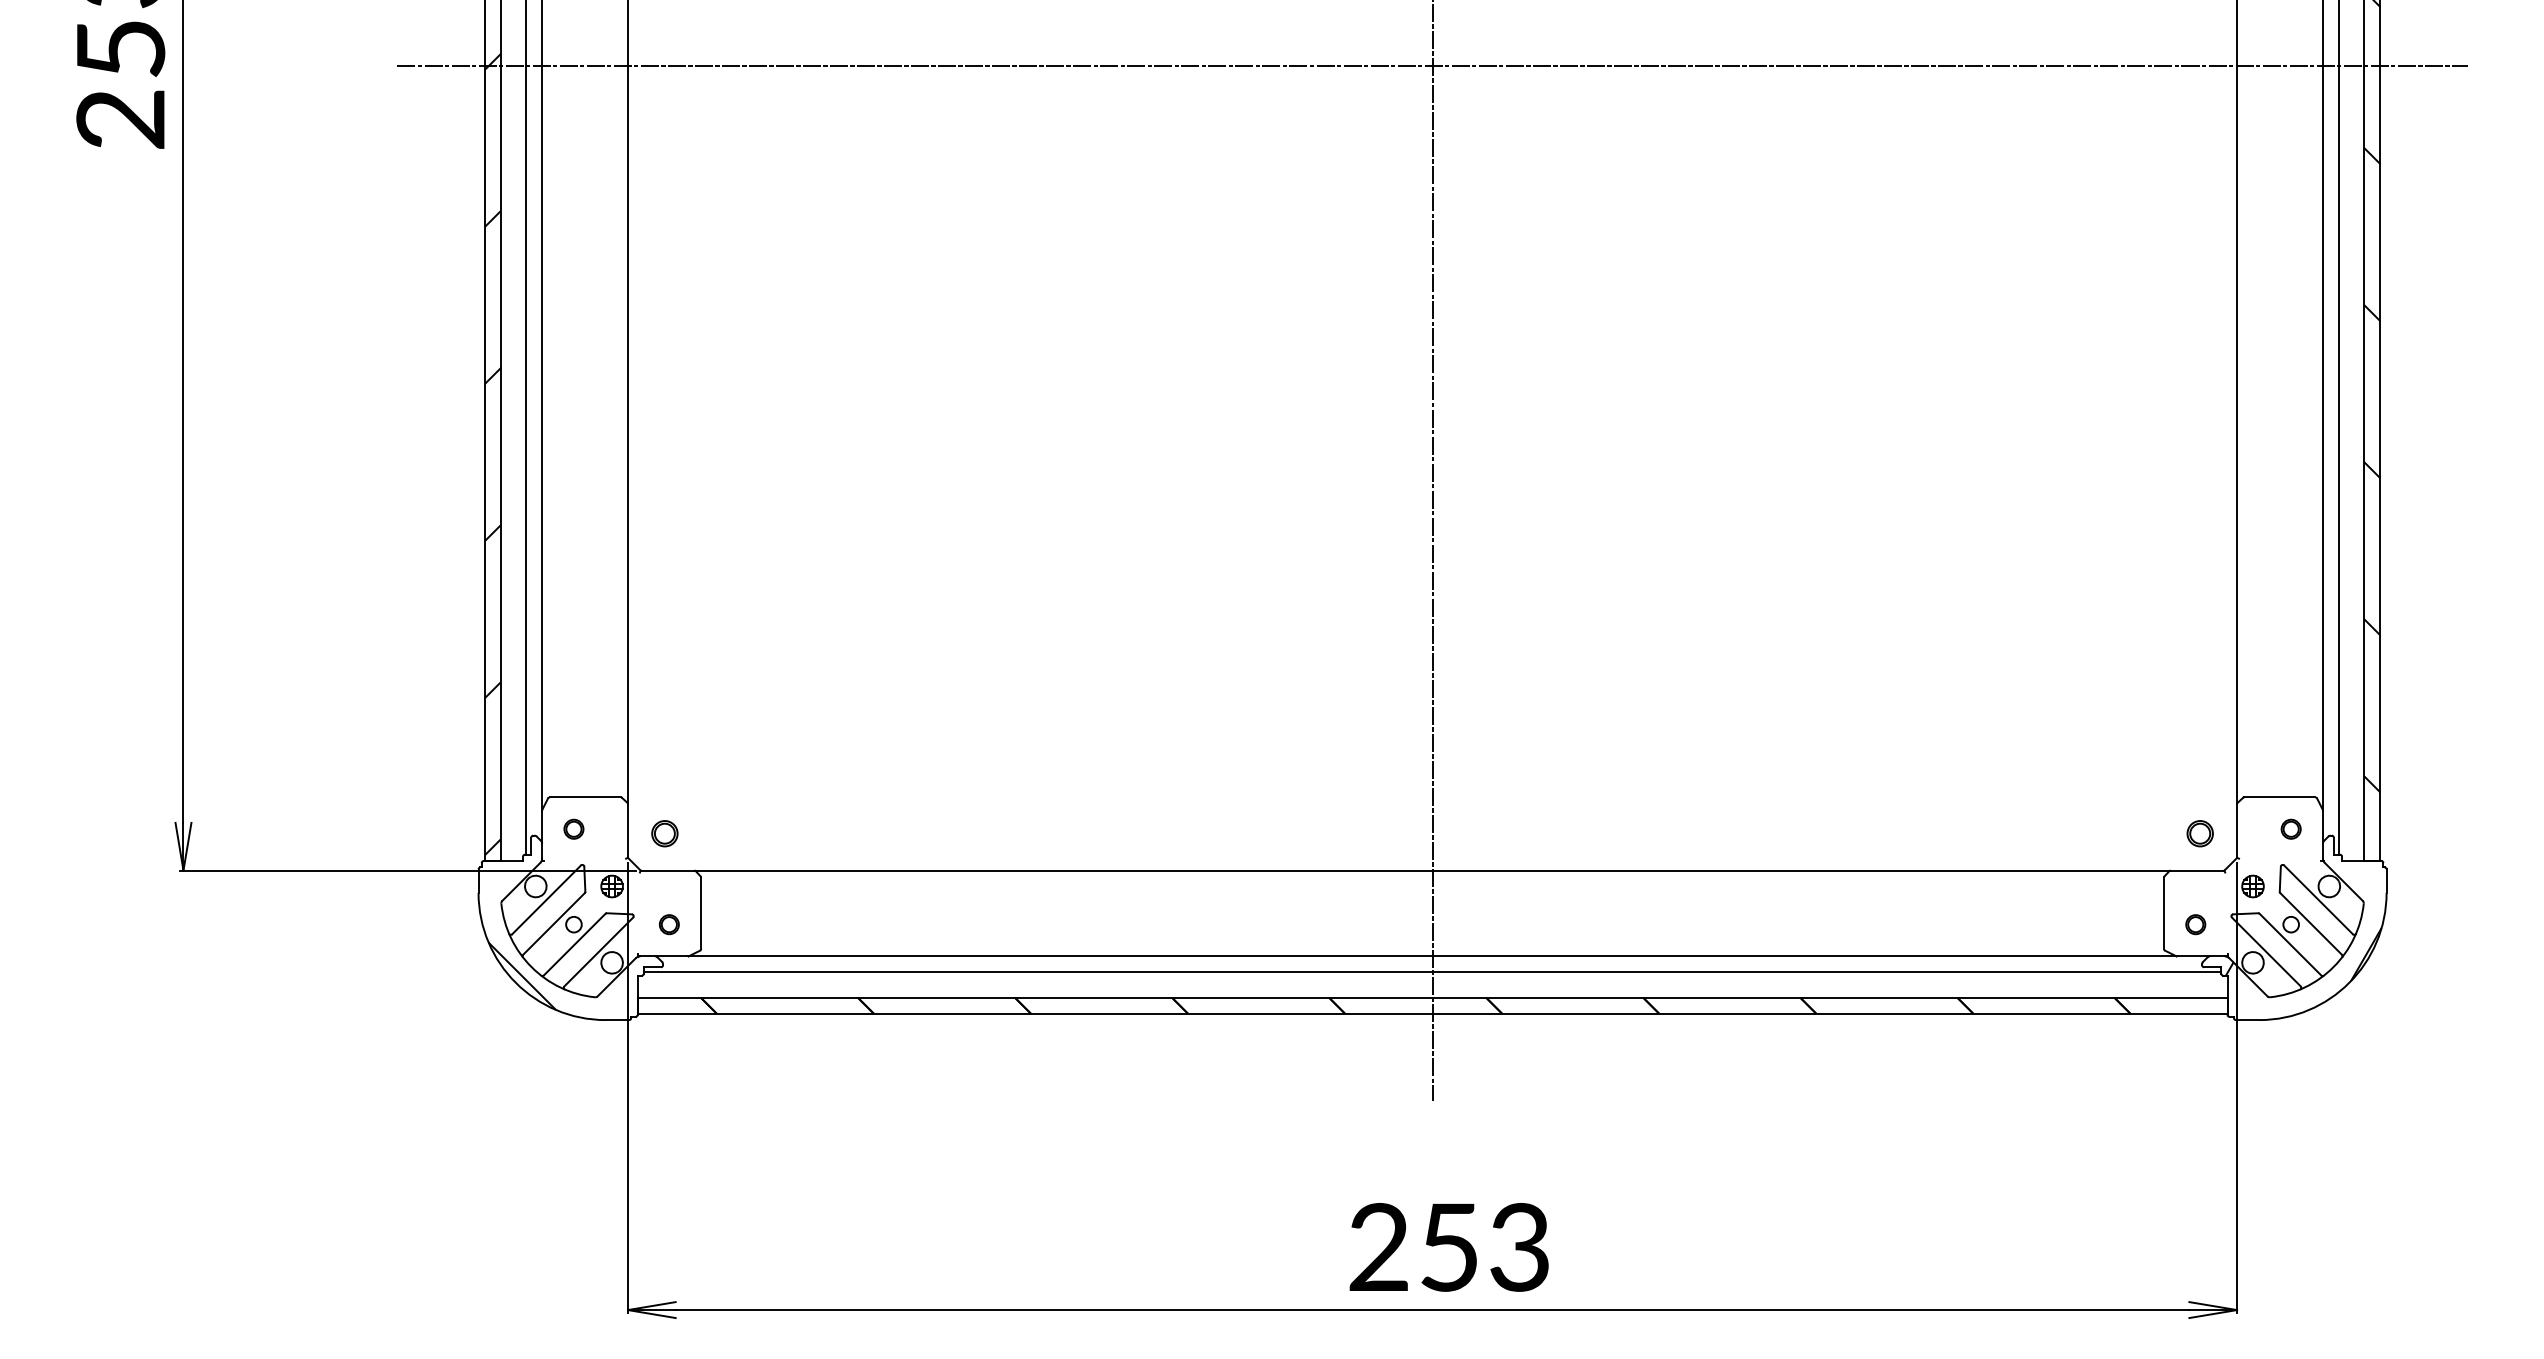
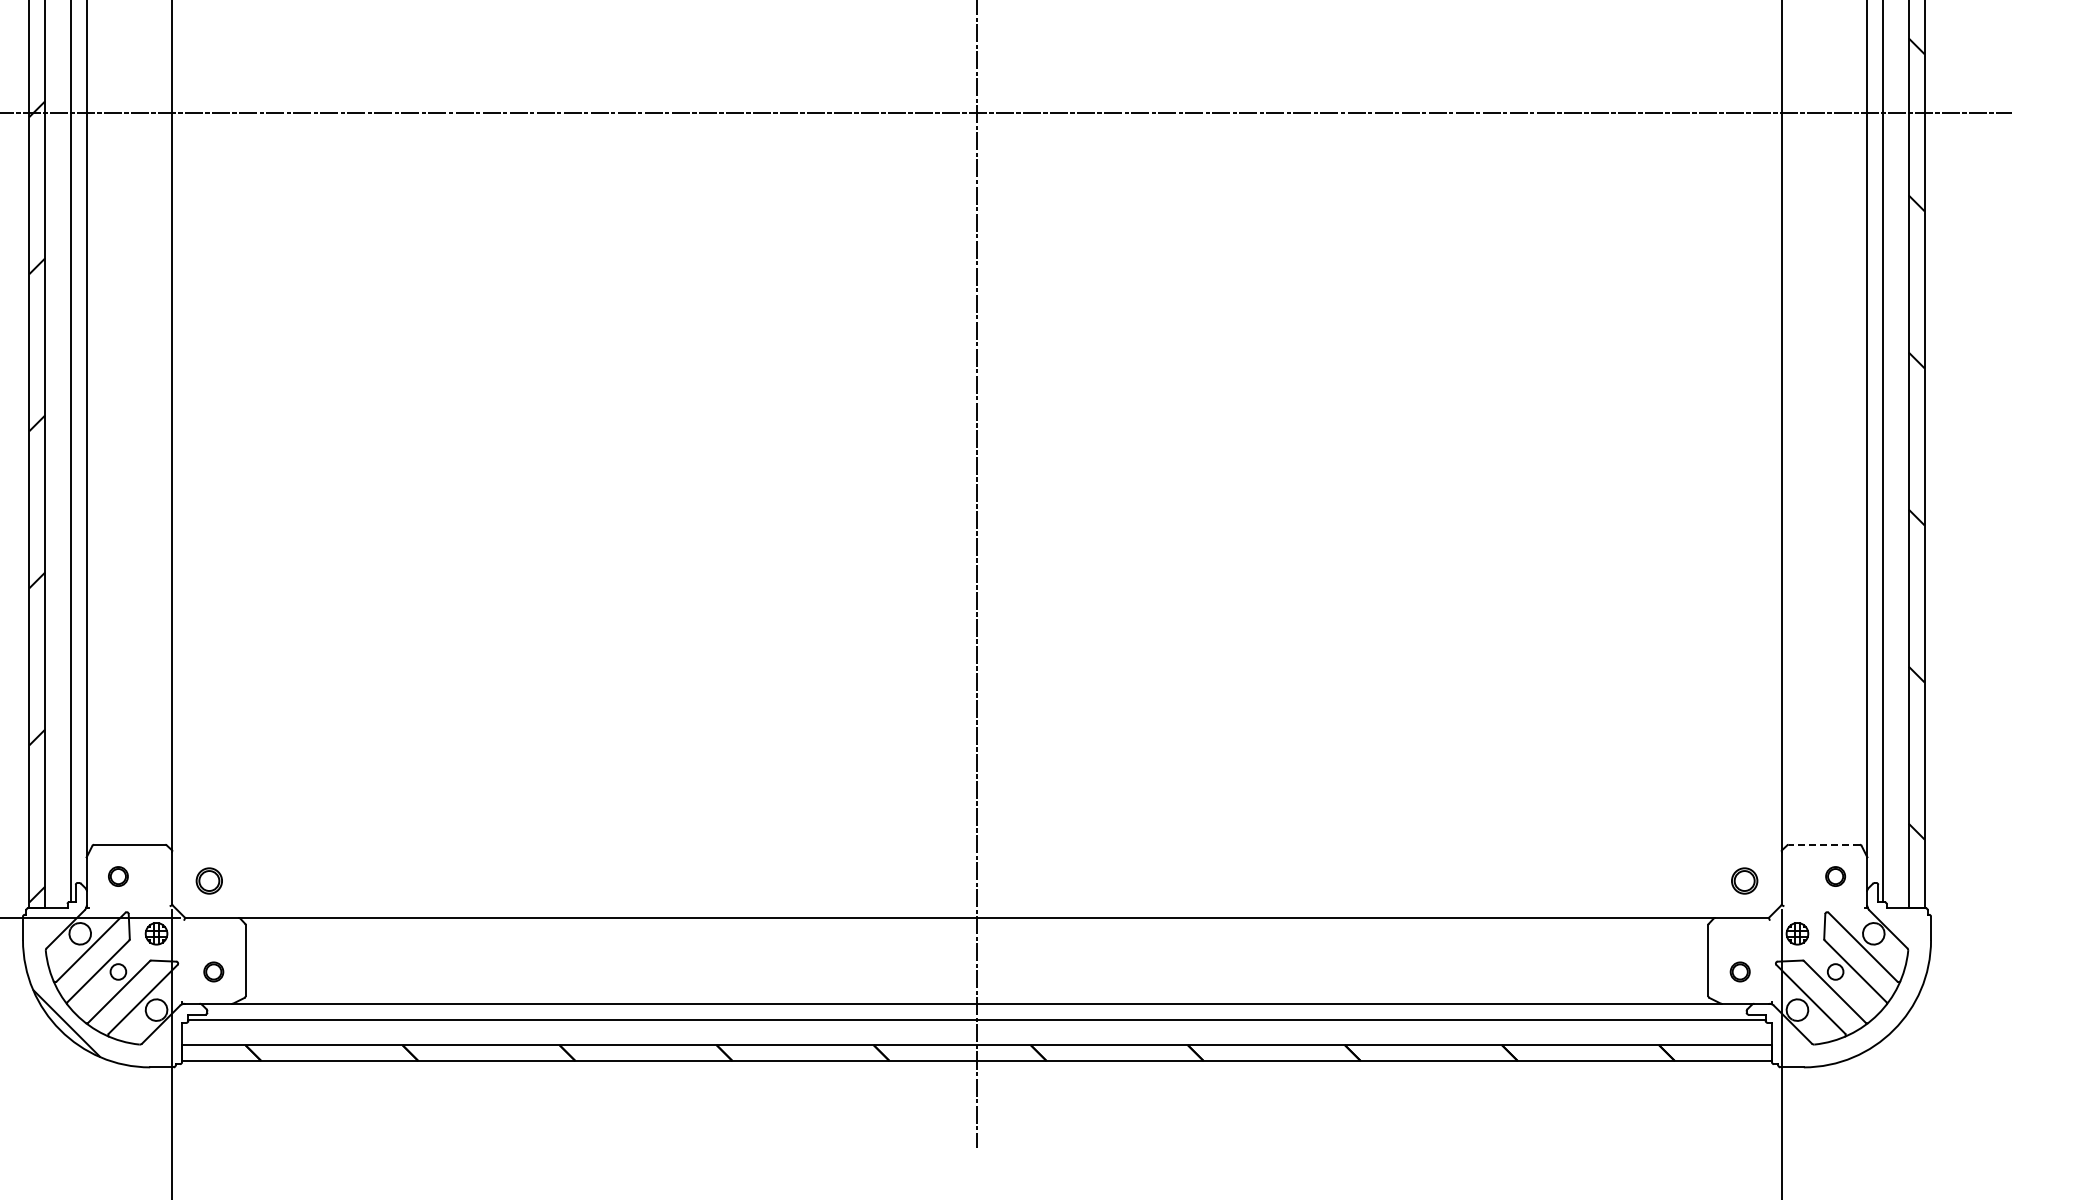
line: (2279, 797) -> (1823, 844), solid -> dashed
hatch: (2303, 954) -> (1847, 1001), removed

